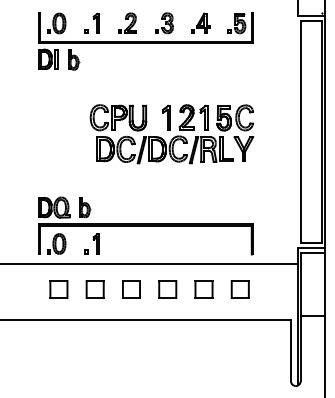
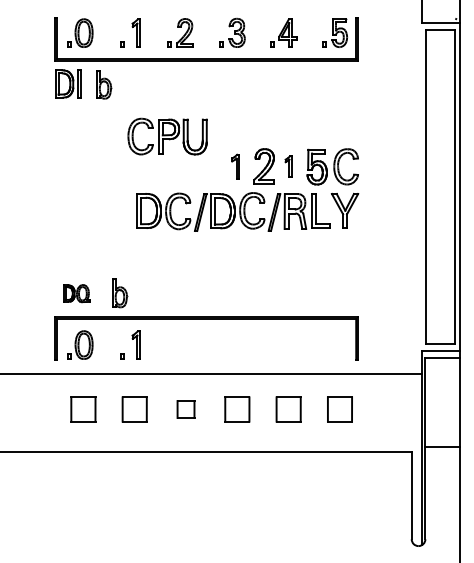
part: (118, 117) -> (167, 136), moved
part: (166, 117) -> (235, 166), size x0.7
part: (203, 117) -> (288, 166), size x0.6
part: (54, 207) -> (76, 293), size x0.6
part: (131, 289) -> (185, 409), size x0.7

